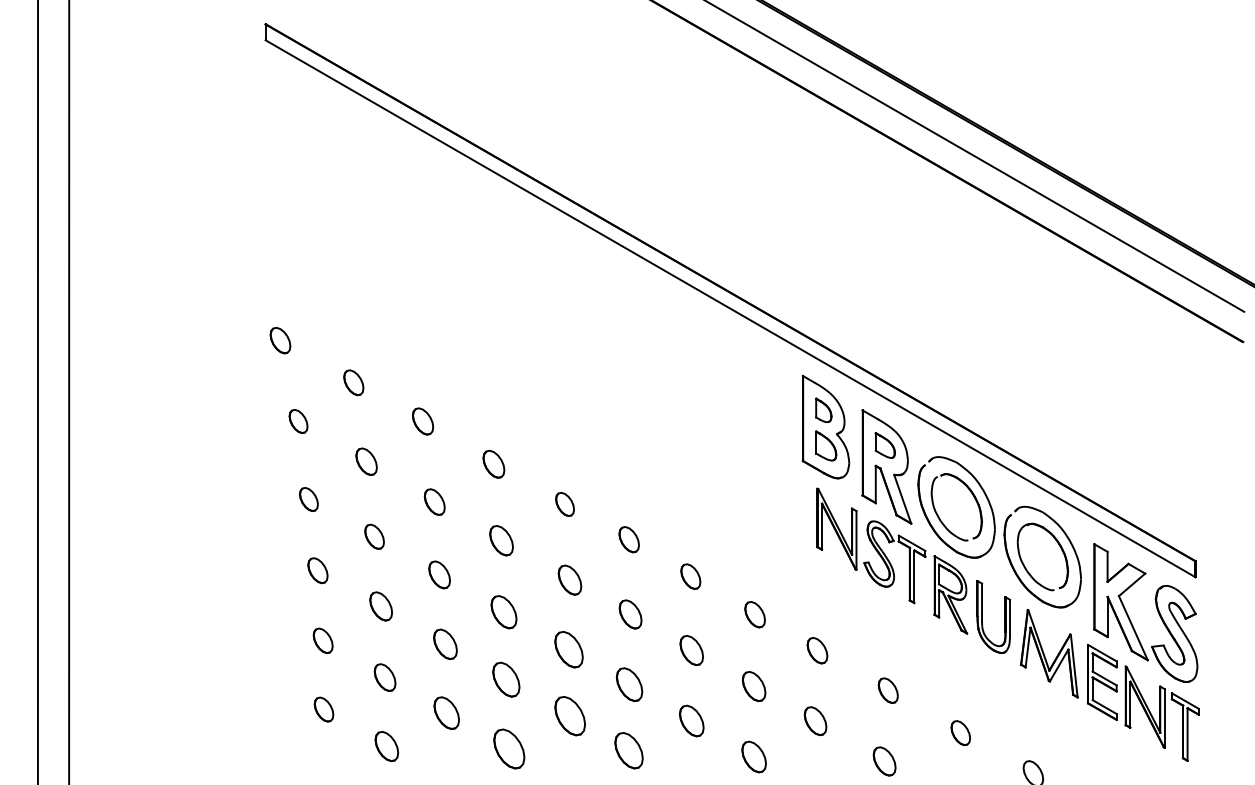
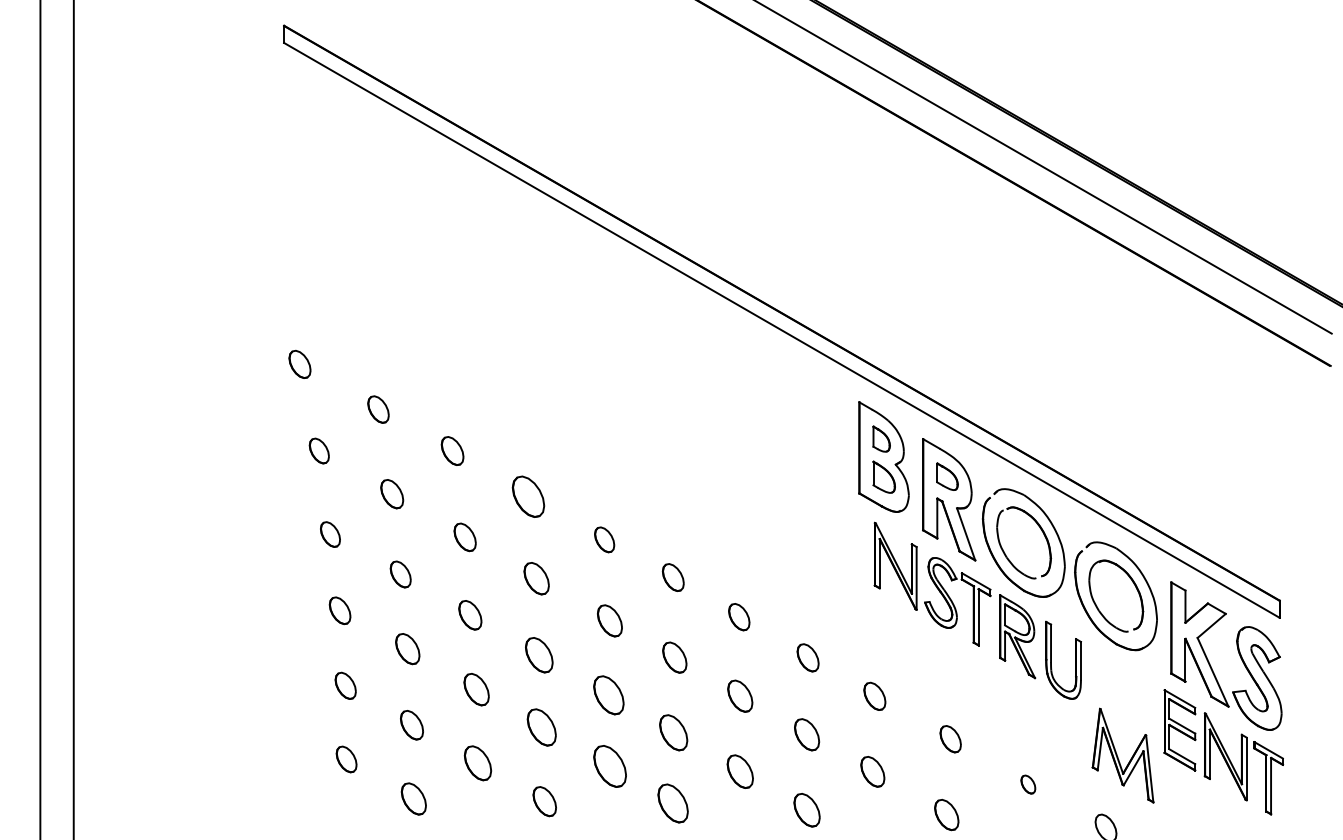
part: (493, 463) -> (528, 496), size x1.4
part: (1048, 653) -> (1122, 755), moved
part: (960, 732) -> (1028, 784), size x0.7
part: (508, 748) -> (544, 801), size x0.7

